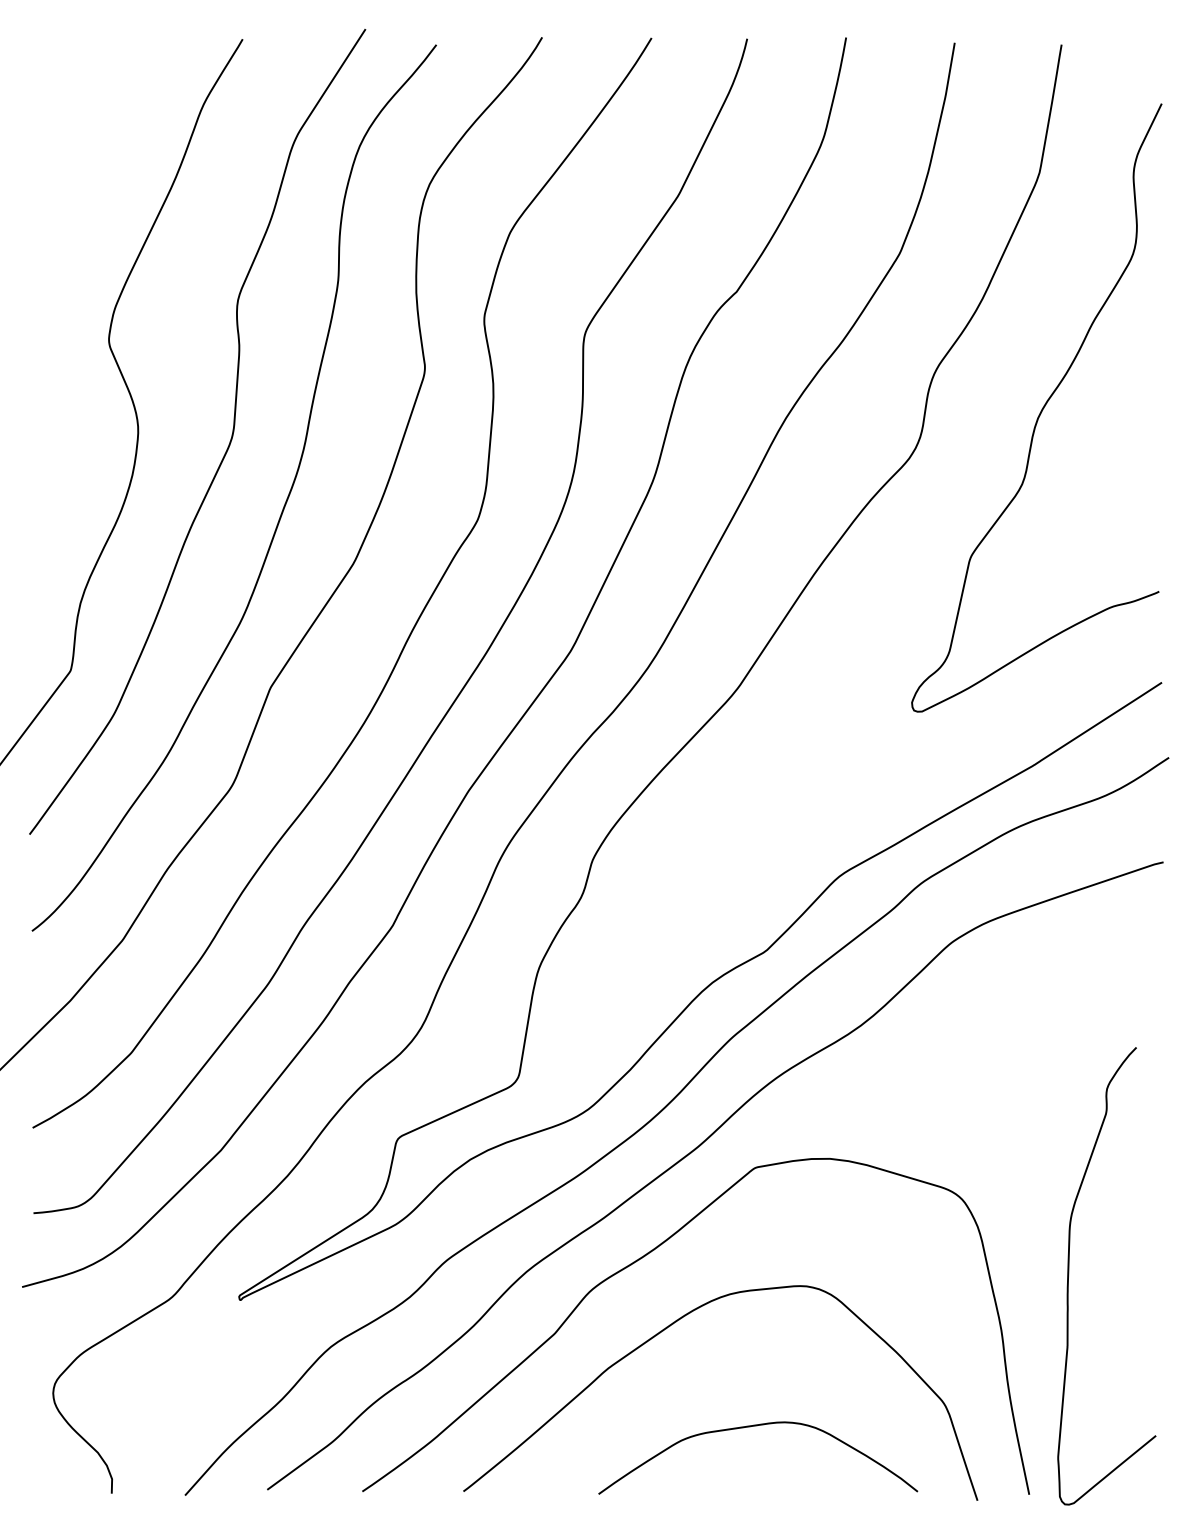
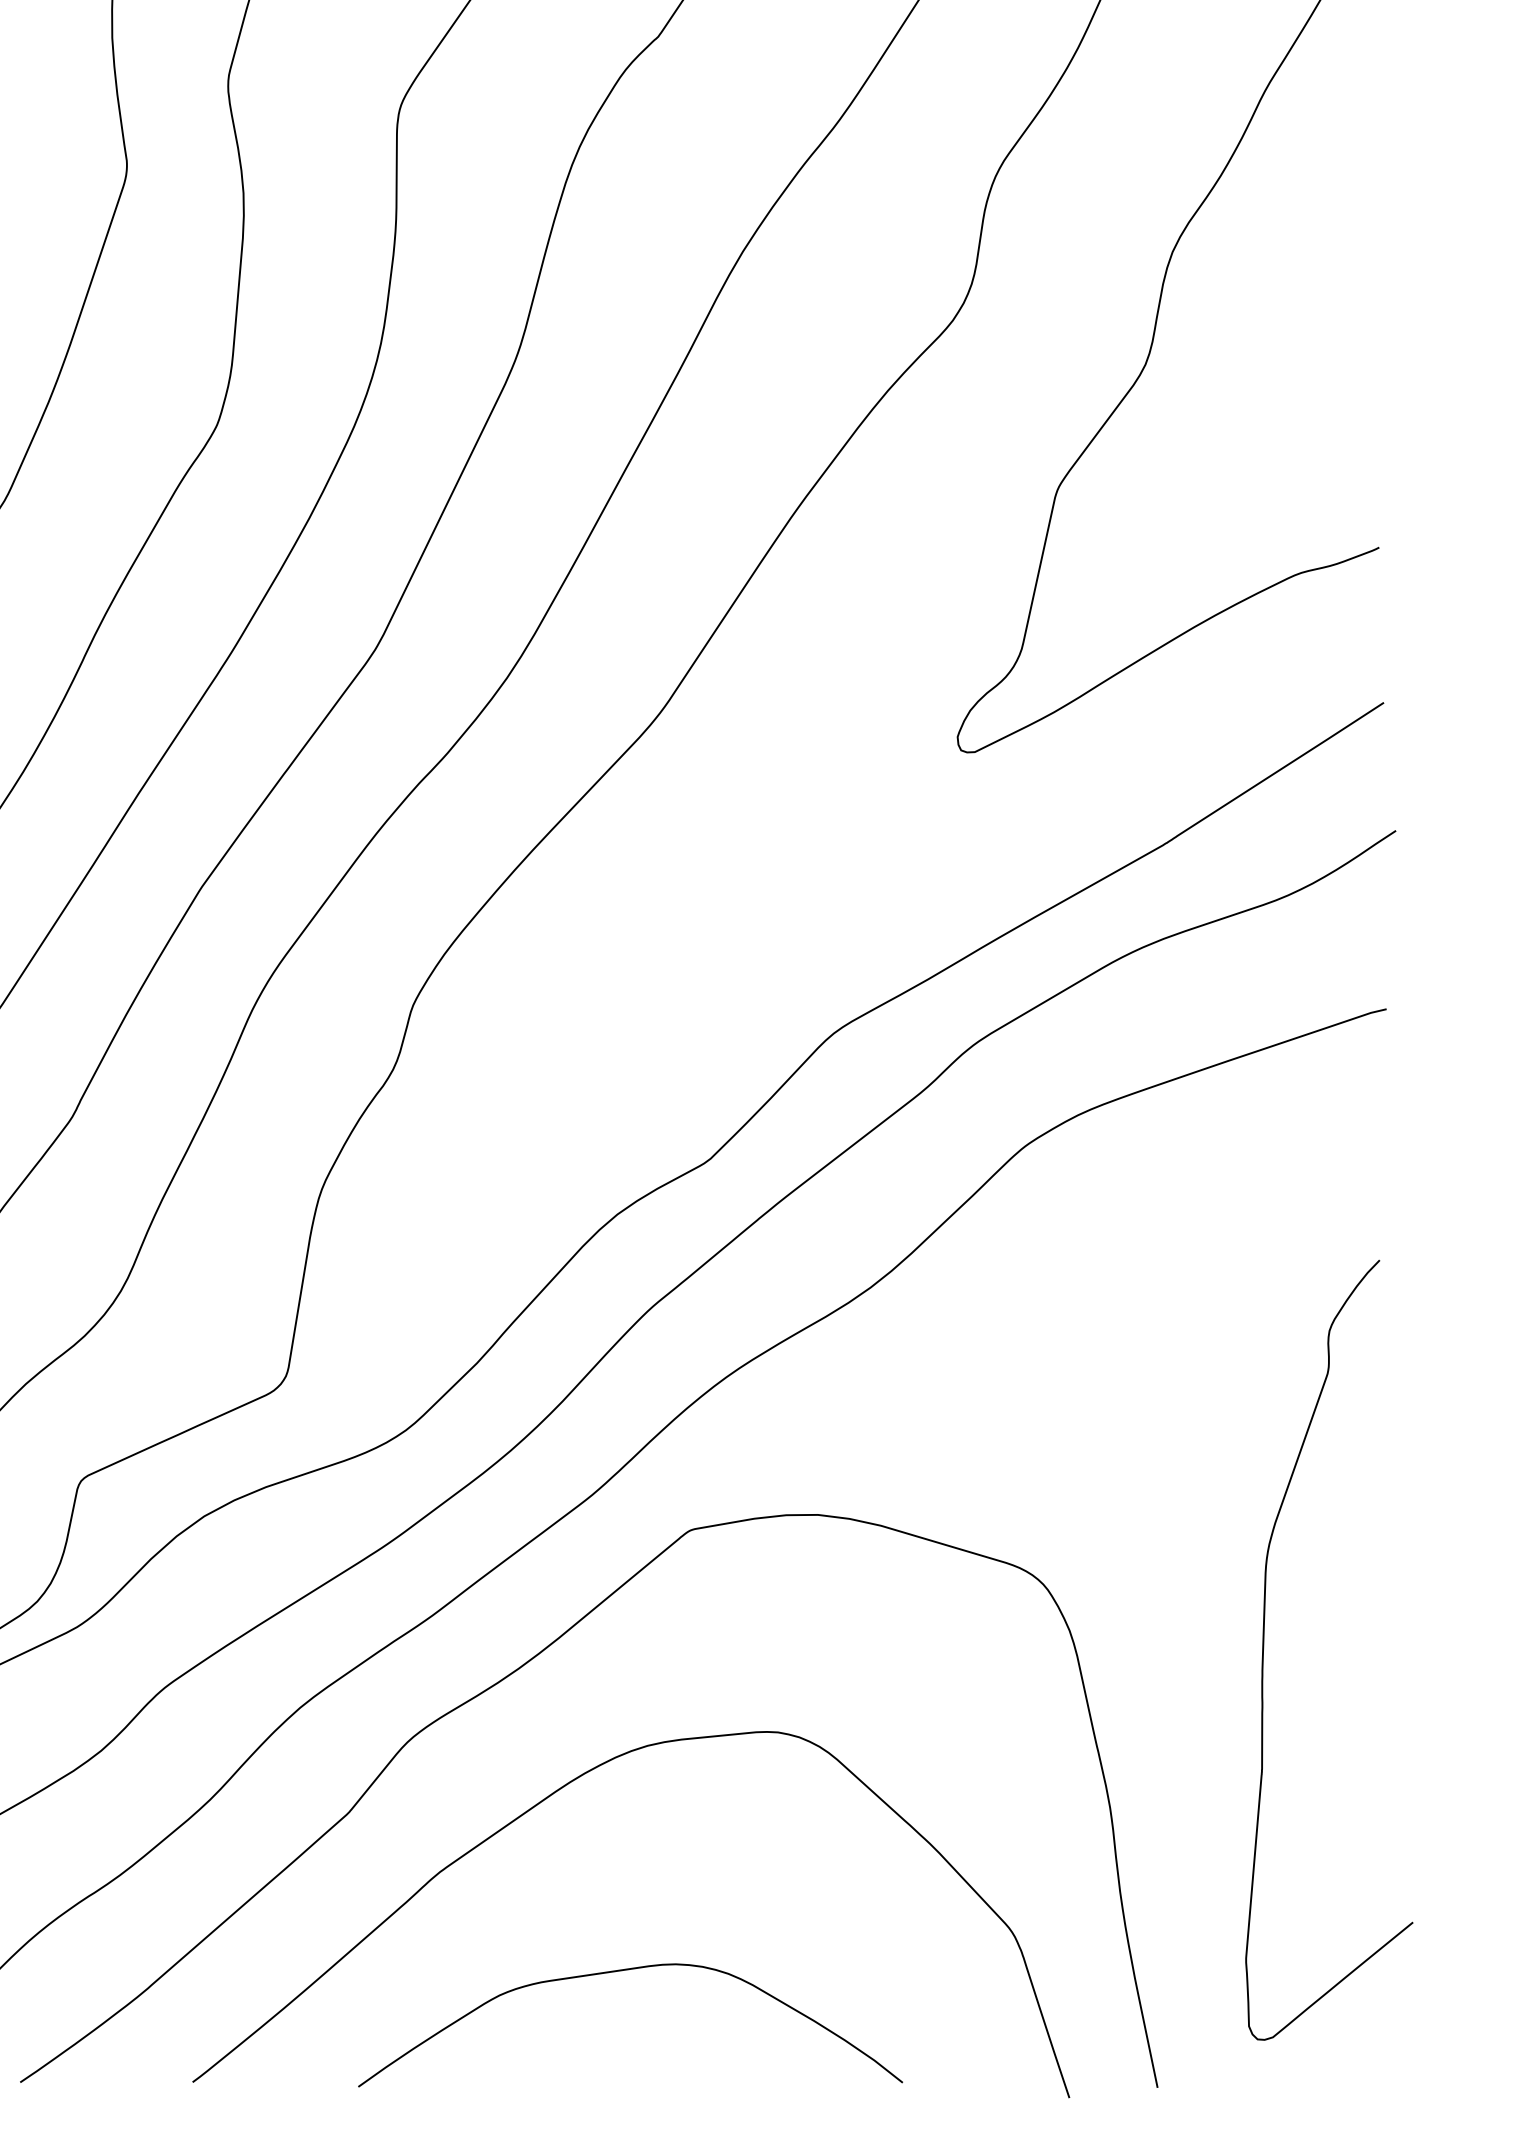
curve: (1069, 1275) -> (1265, 1649), moved
curve: (757, 1426) -> (629, 1971), moved

